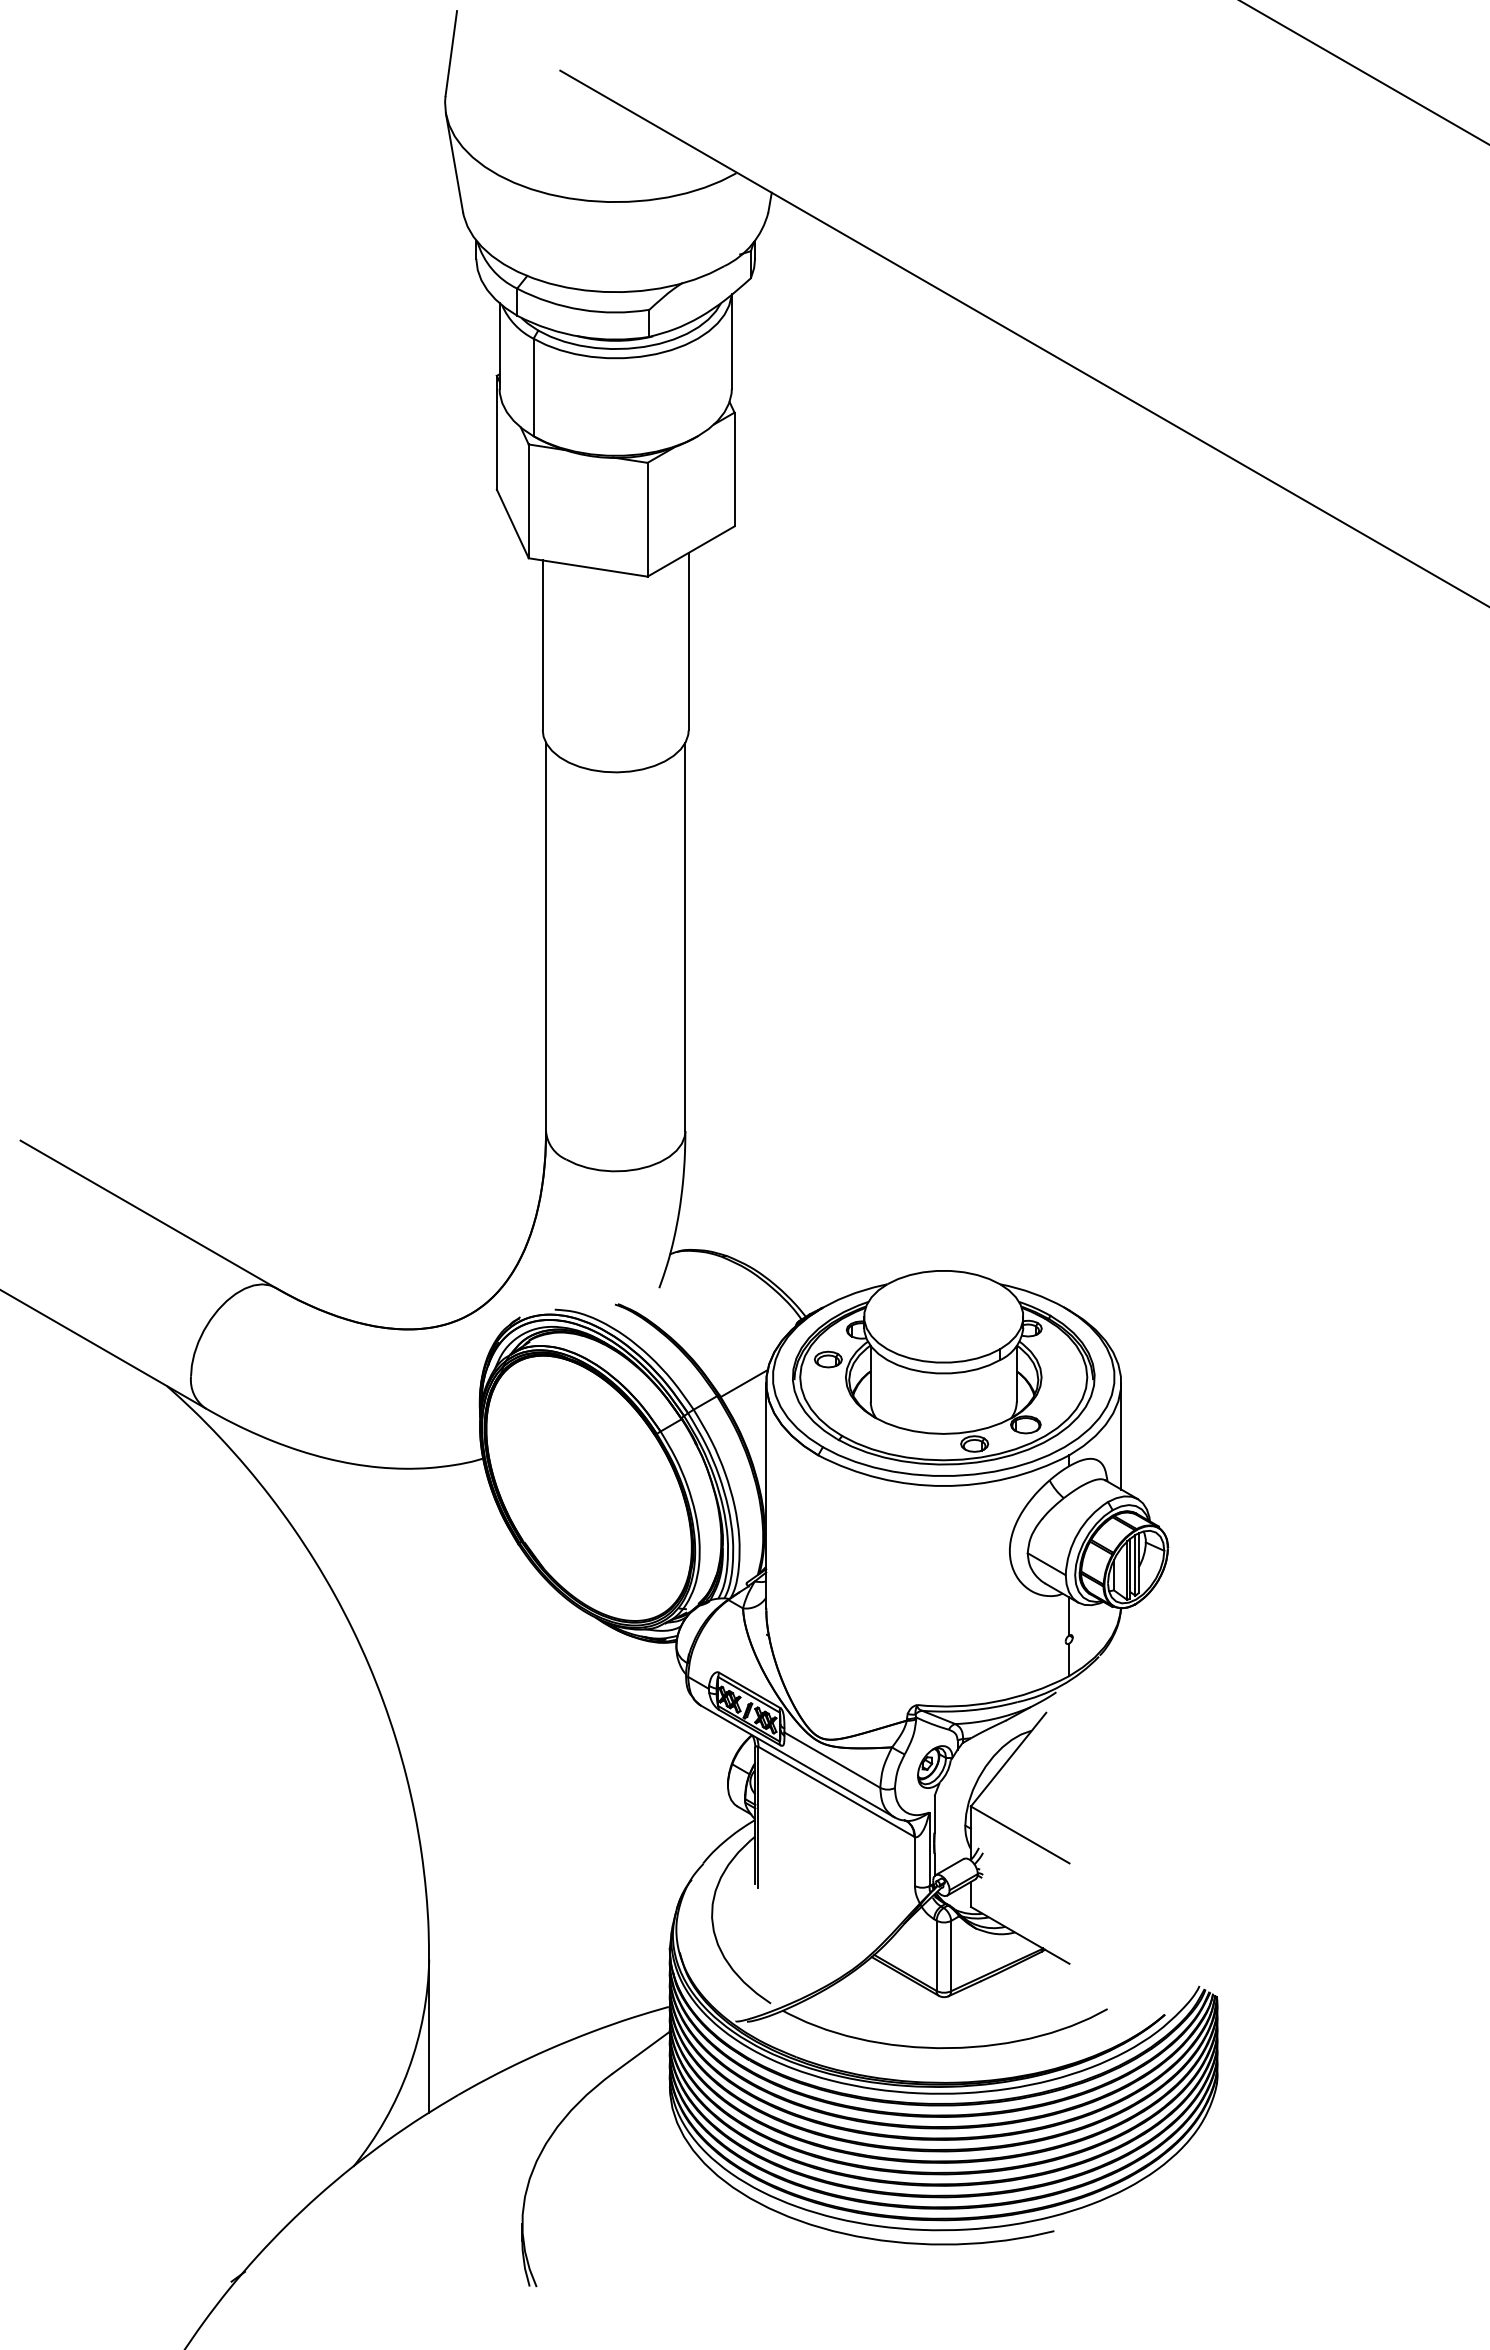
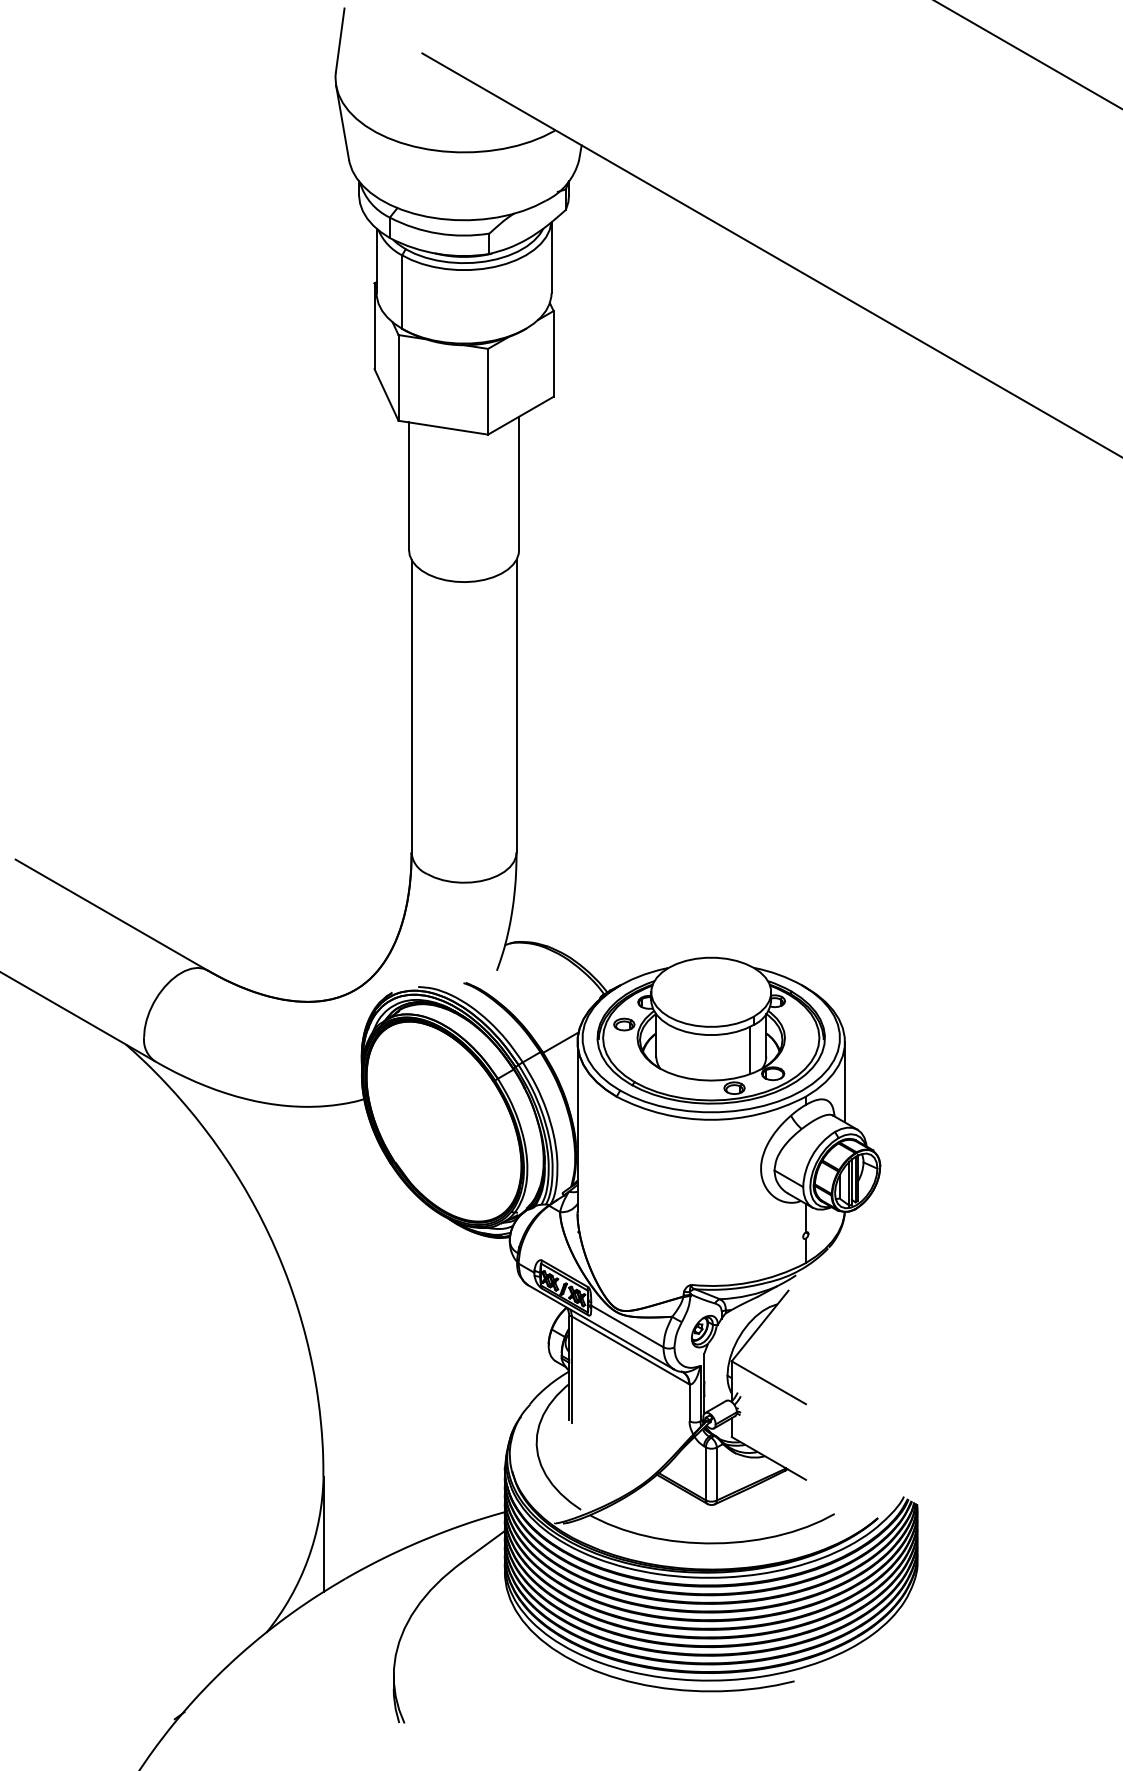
line: (995, 1393) -> (750, 1050), added

